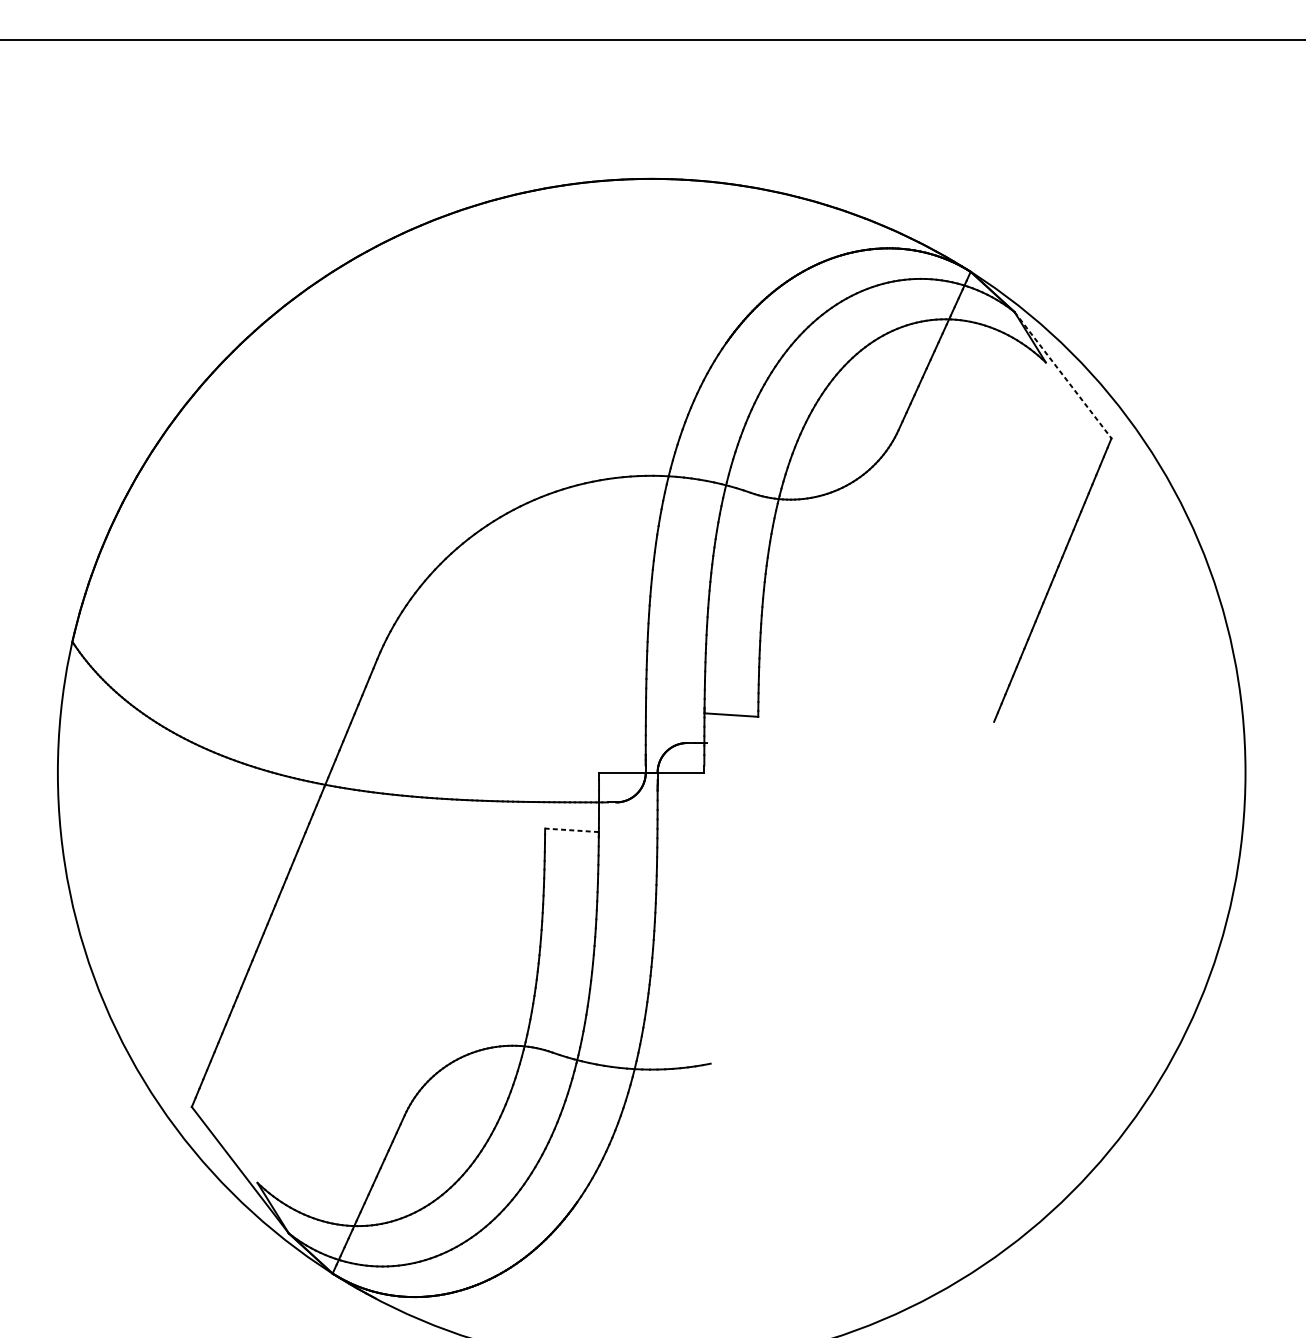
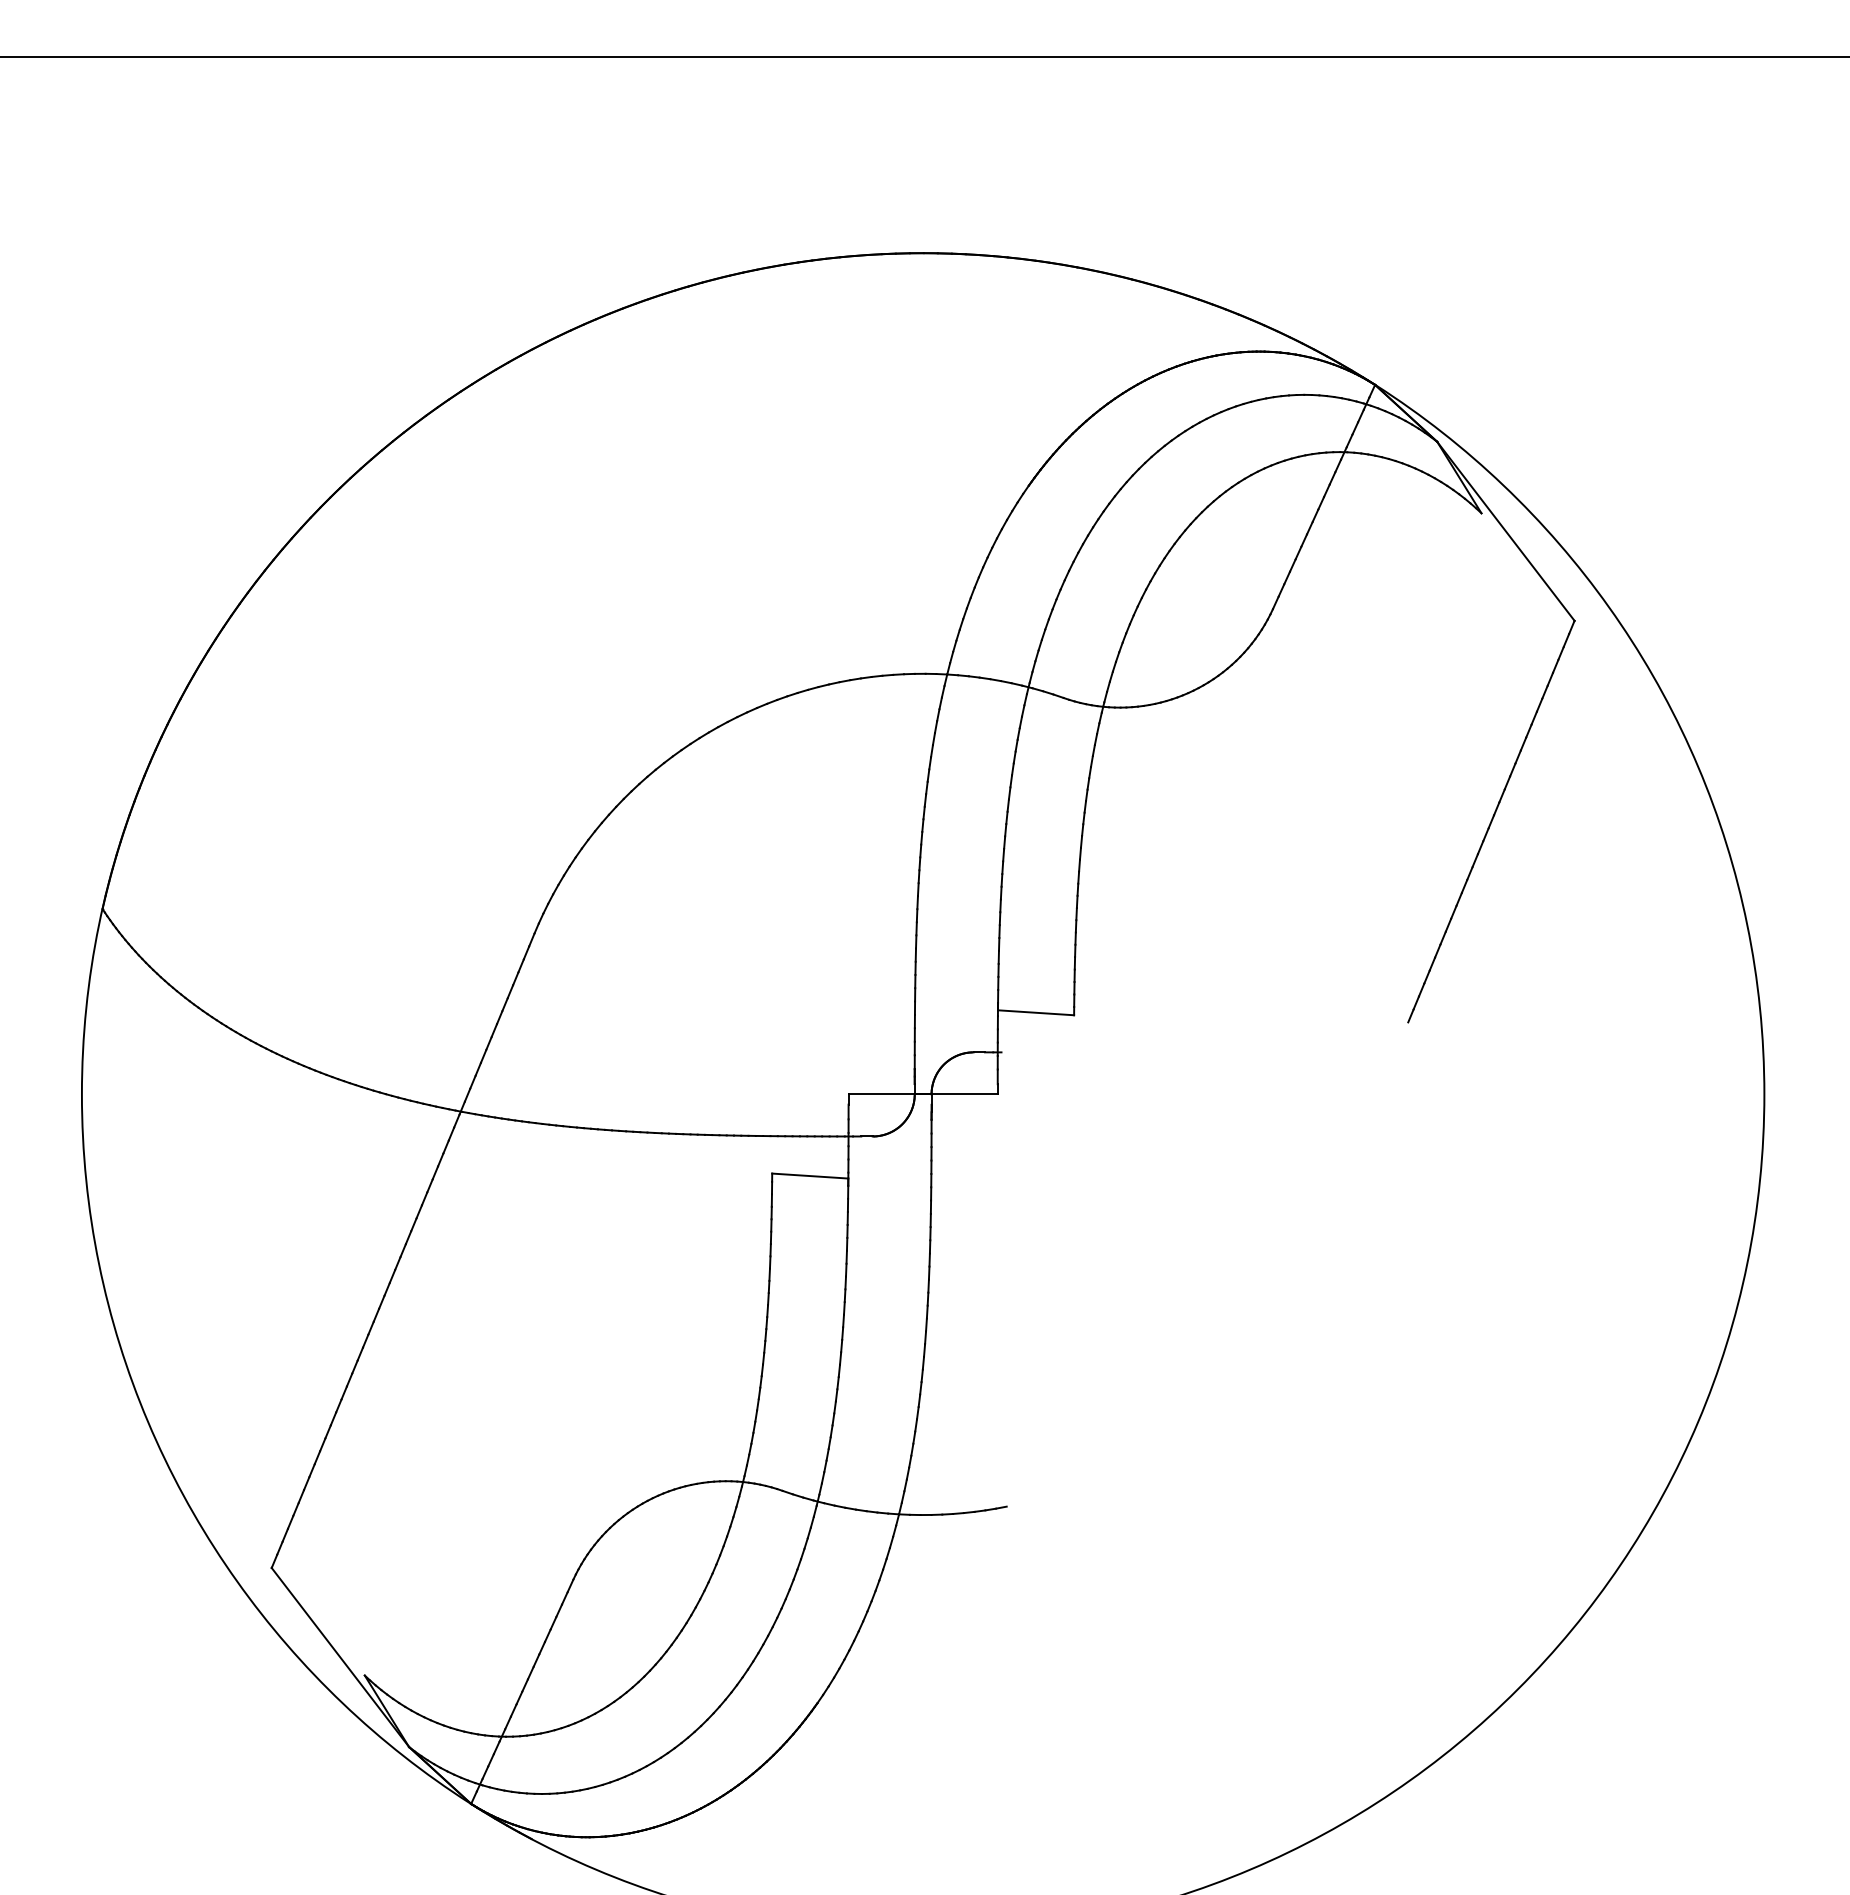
line: (1062, 375) -> (1505, 531), dashed -> solid
line: (571, 830) -> (809, 1176), dashed -> solid

